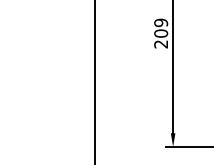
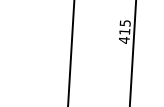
text: (161, 33) -> (125, 31), 209 -> 415

